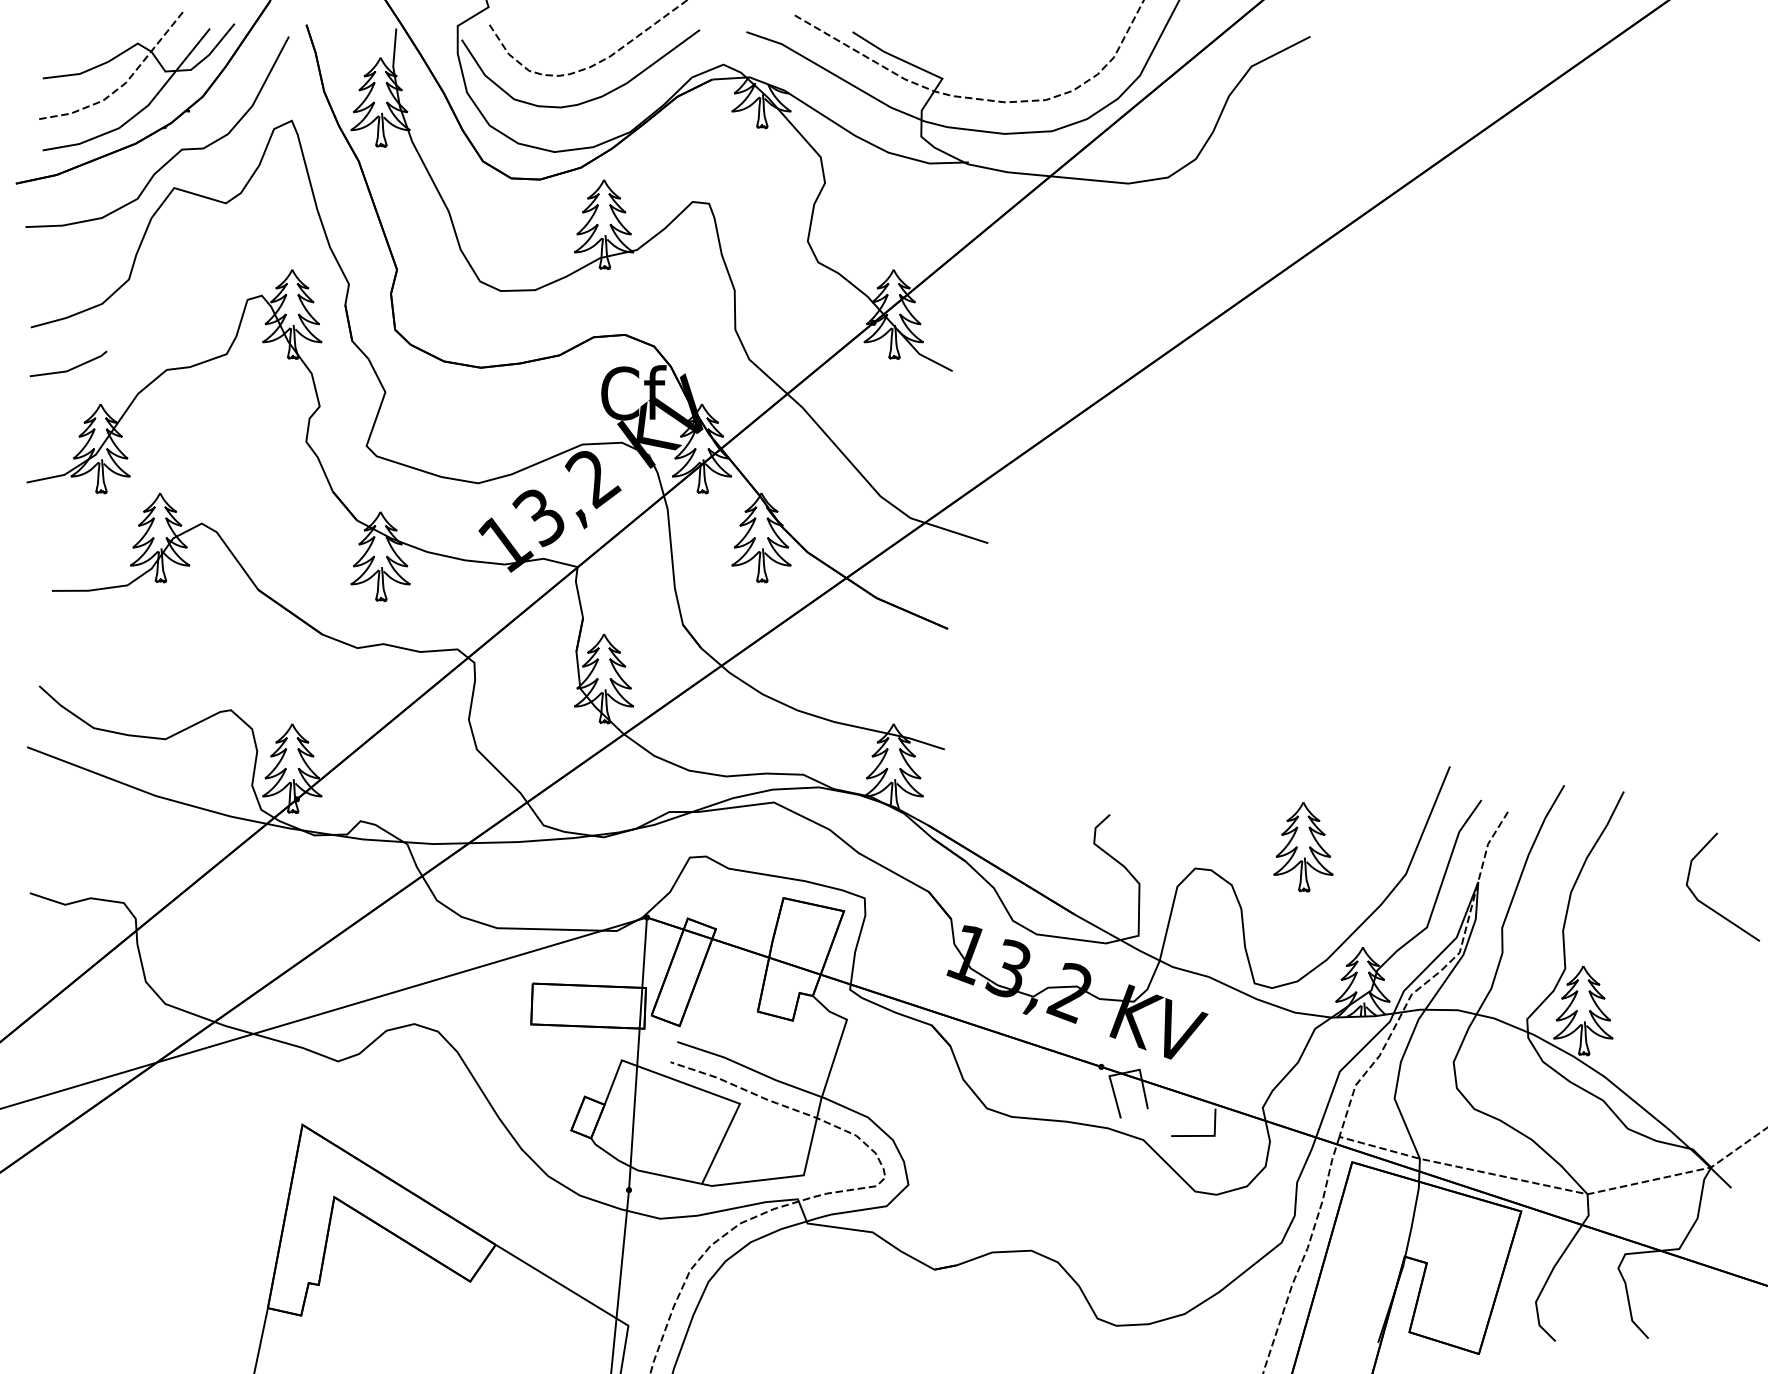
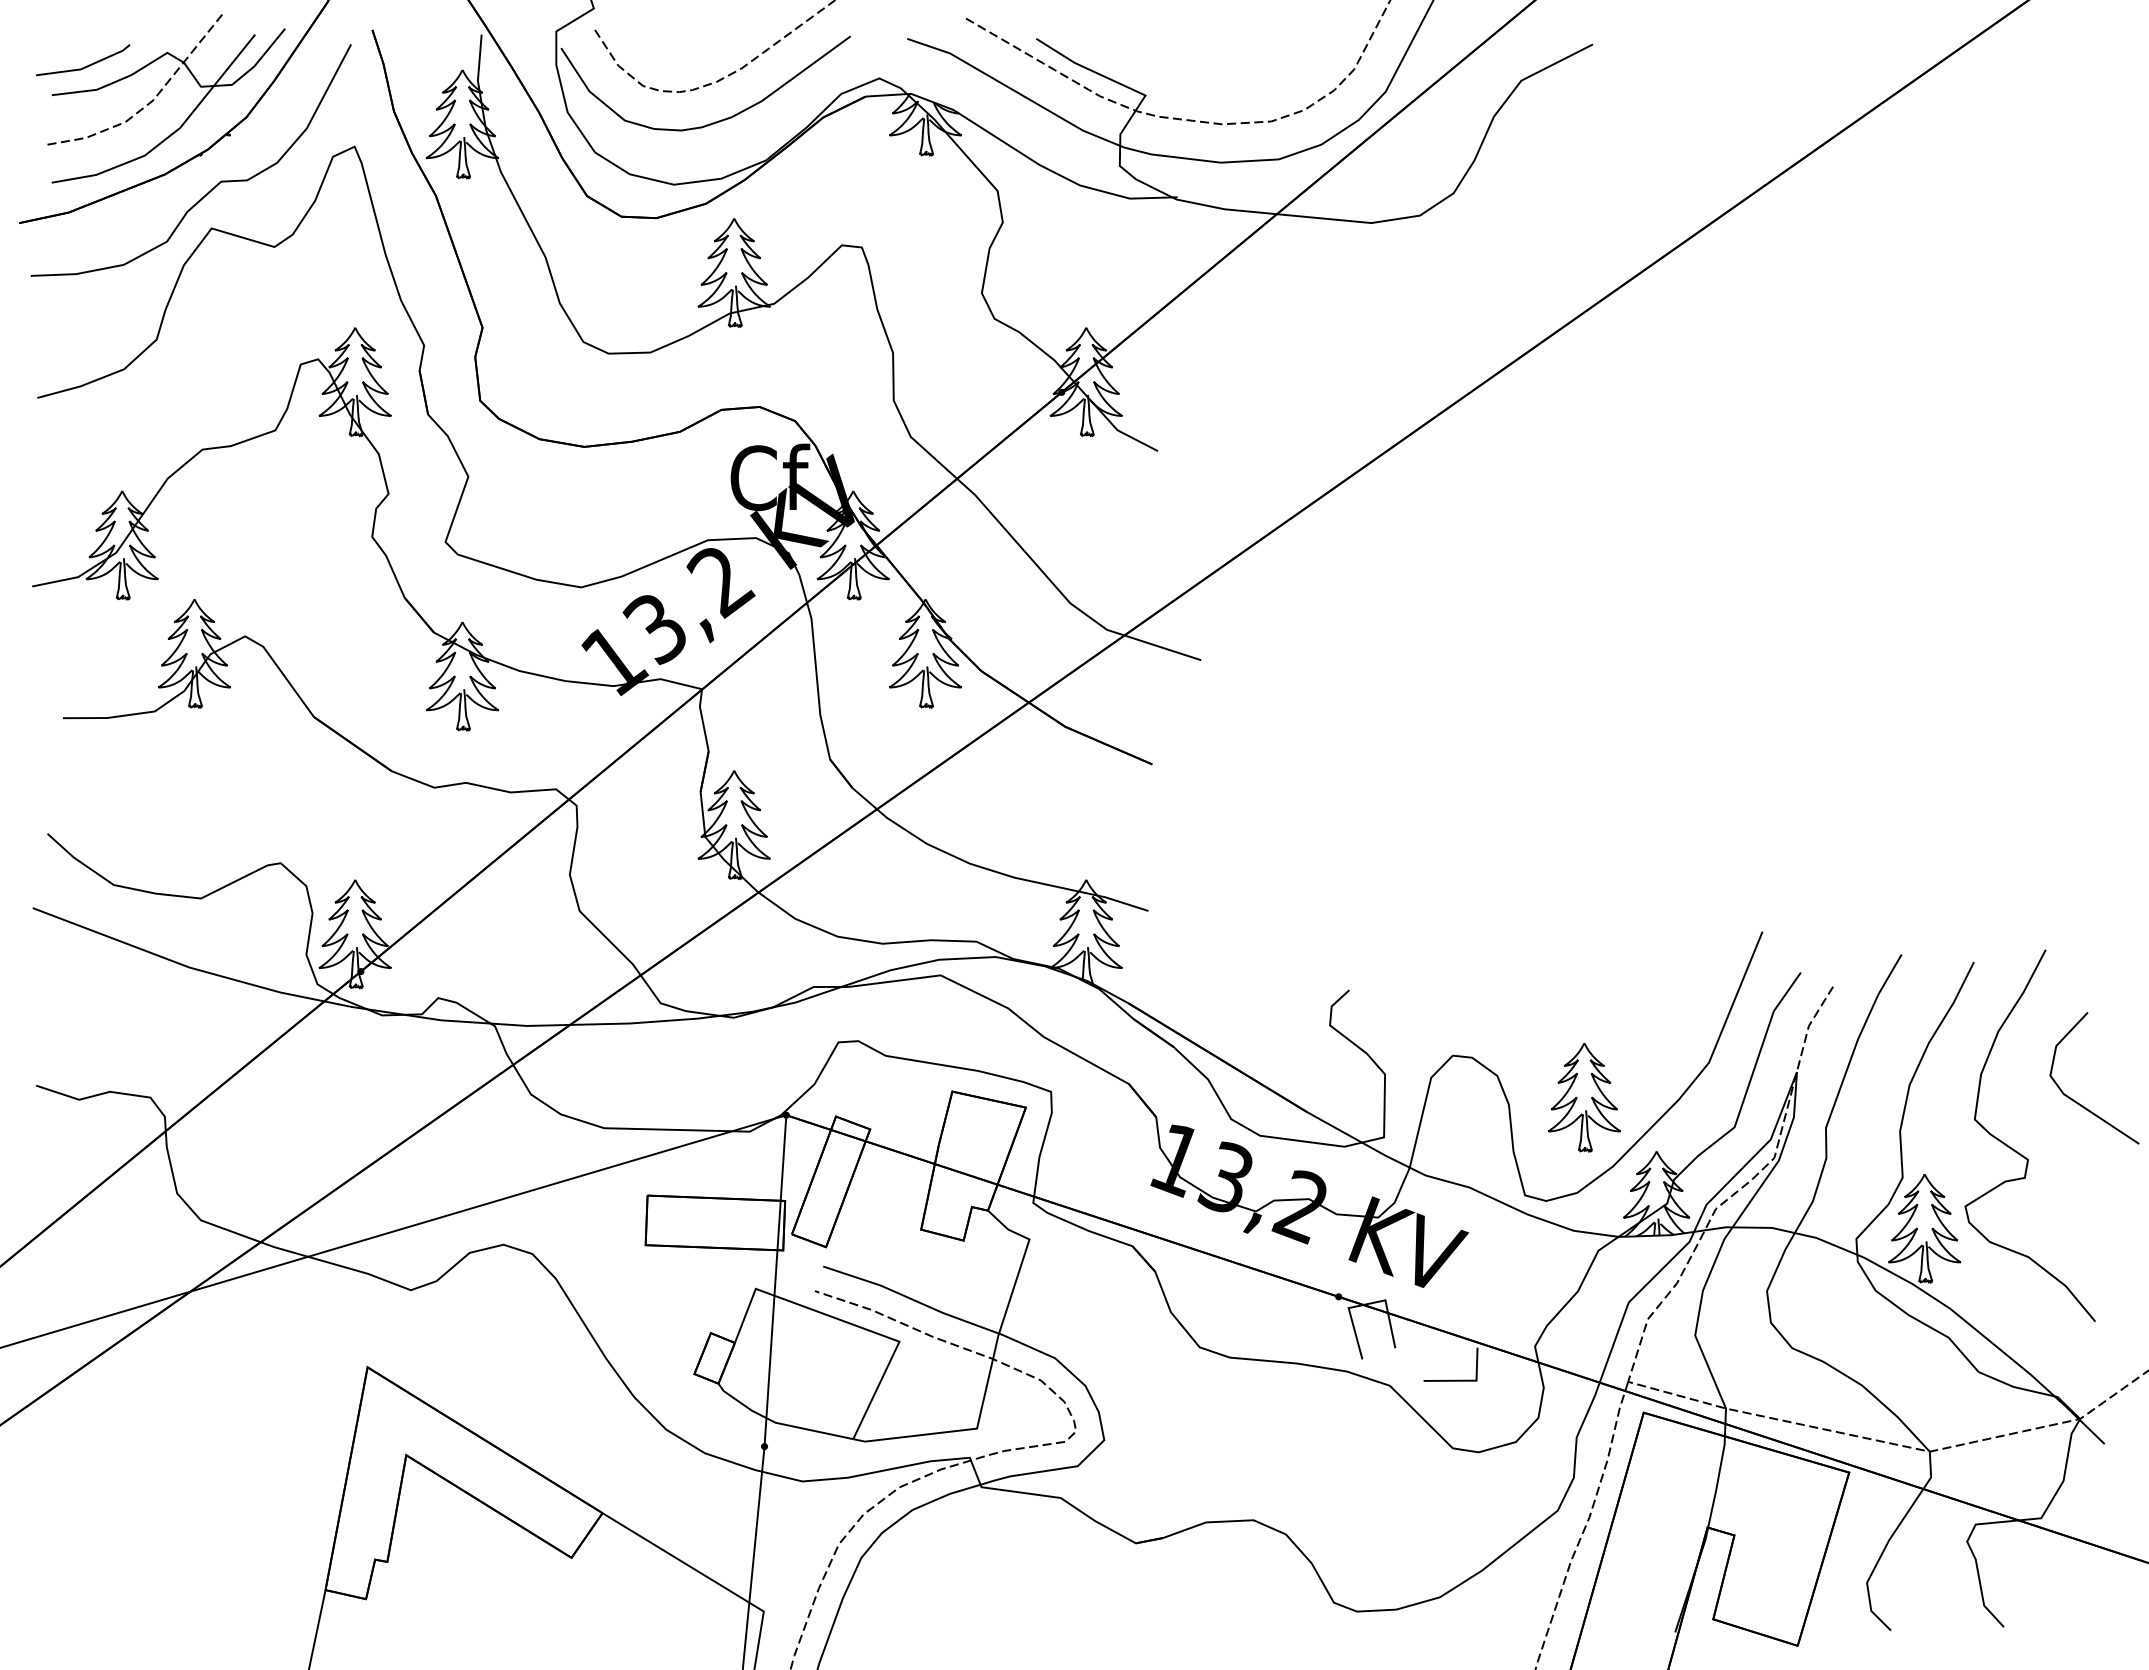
line: (71, 368) -> (86, 65), moved
part: (1303, 846) -> (1584, 1097), moved
curve: (1661, 948) -> (2019, 1152), added

